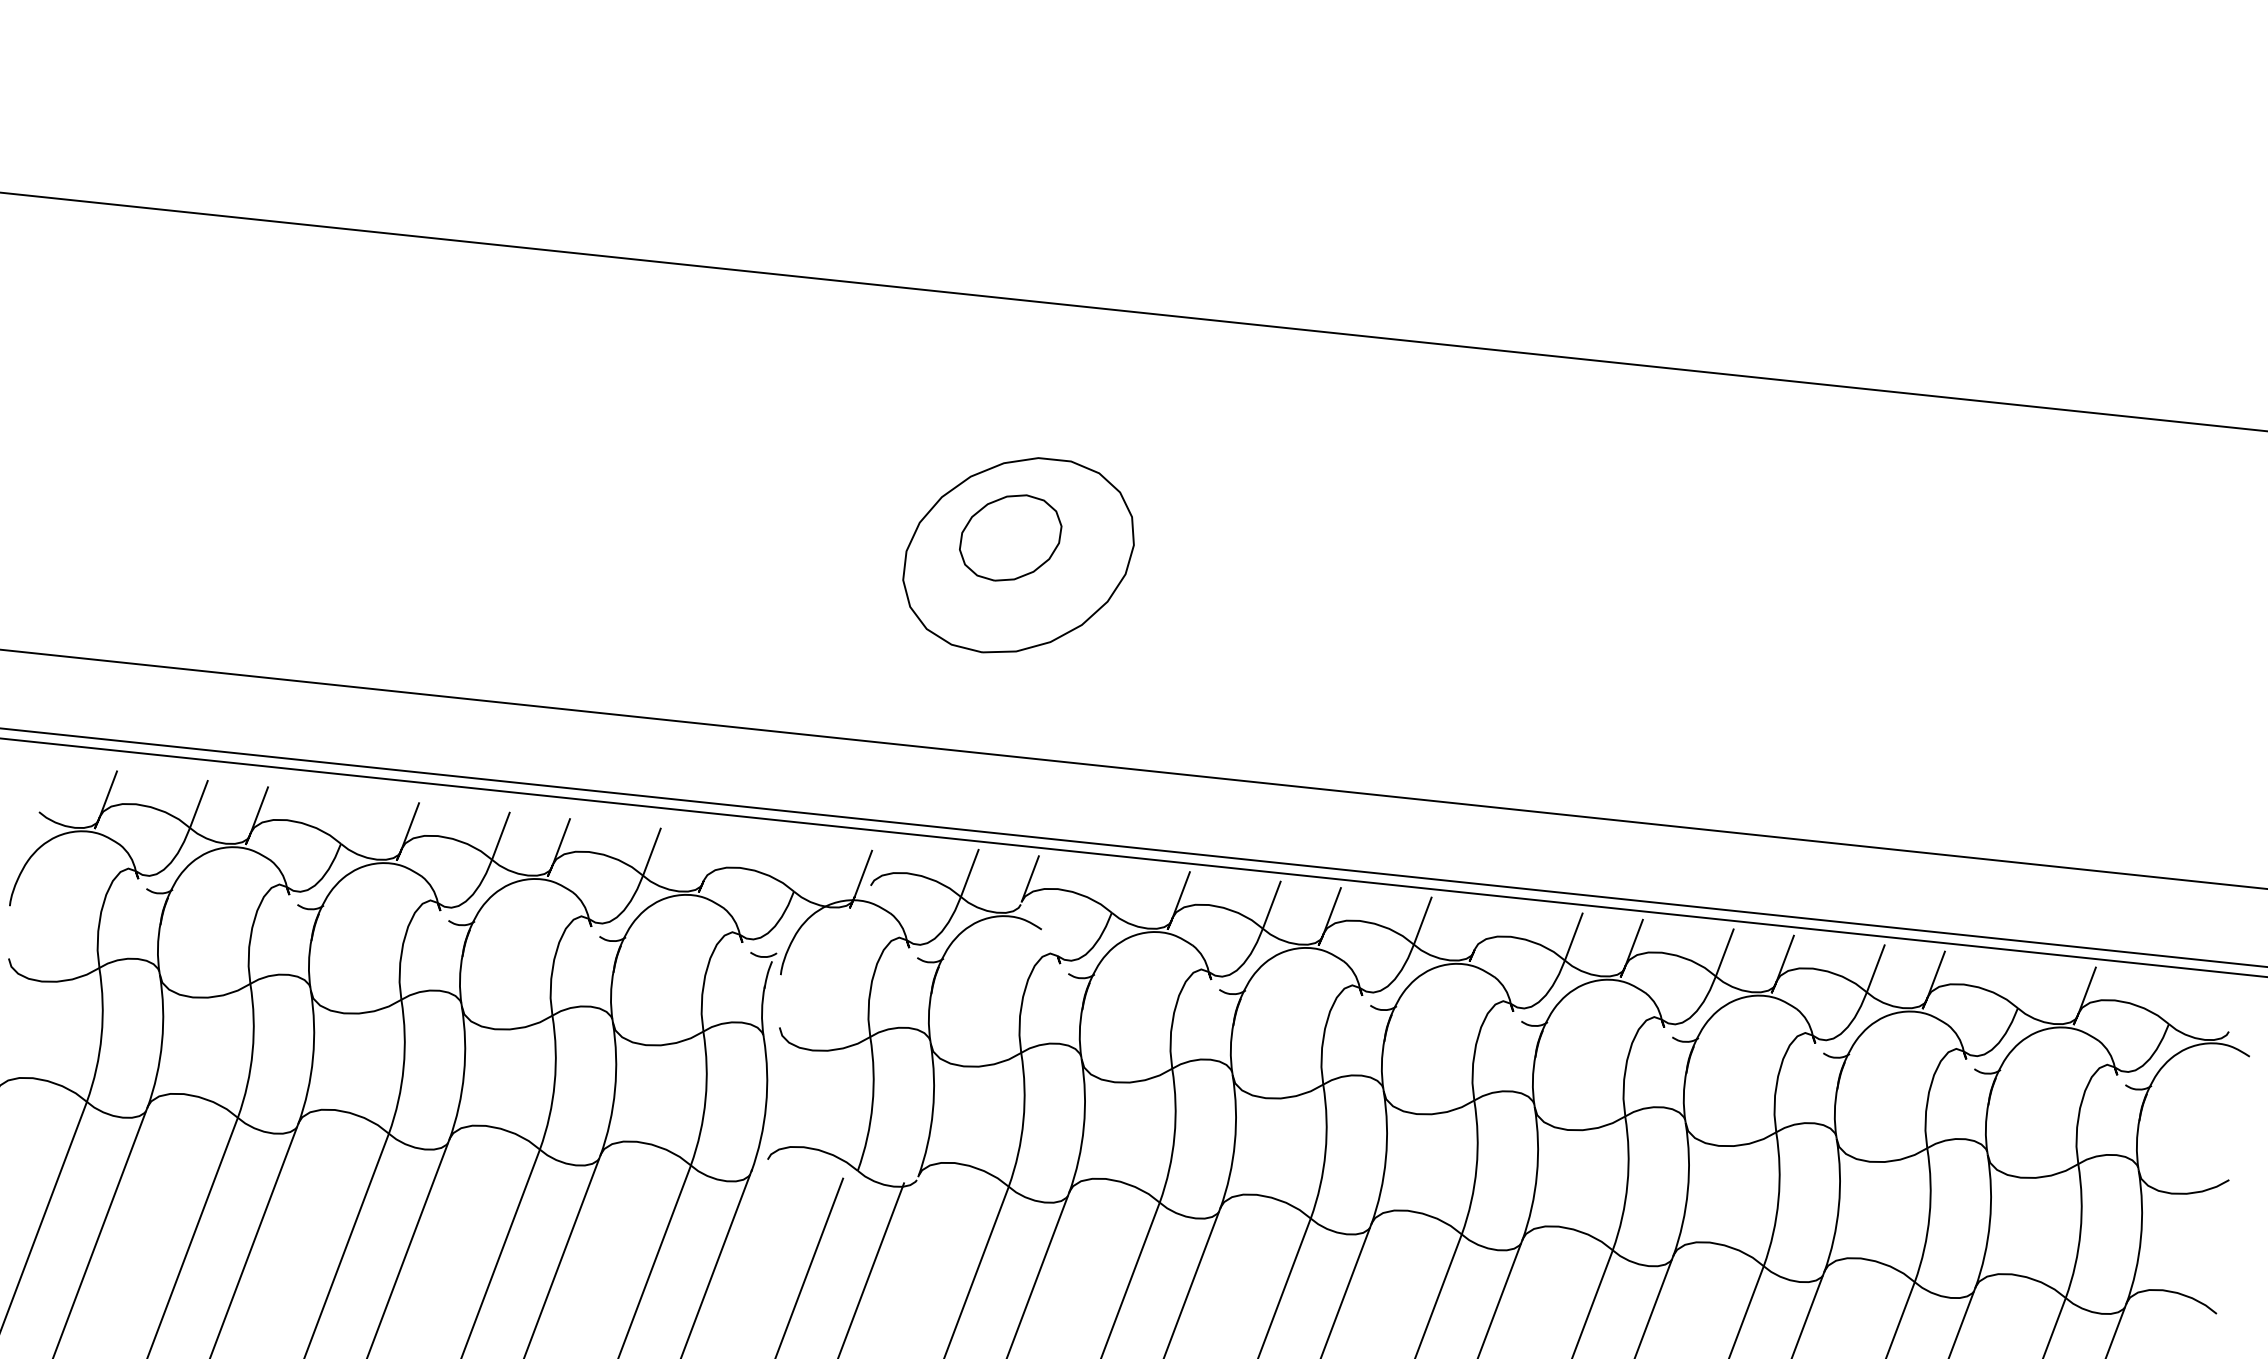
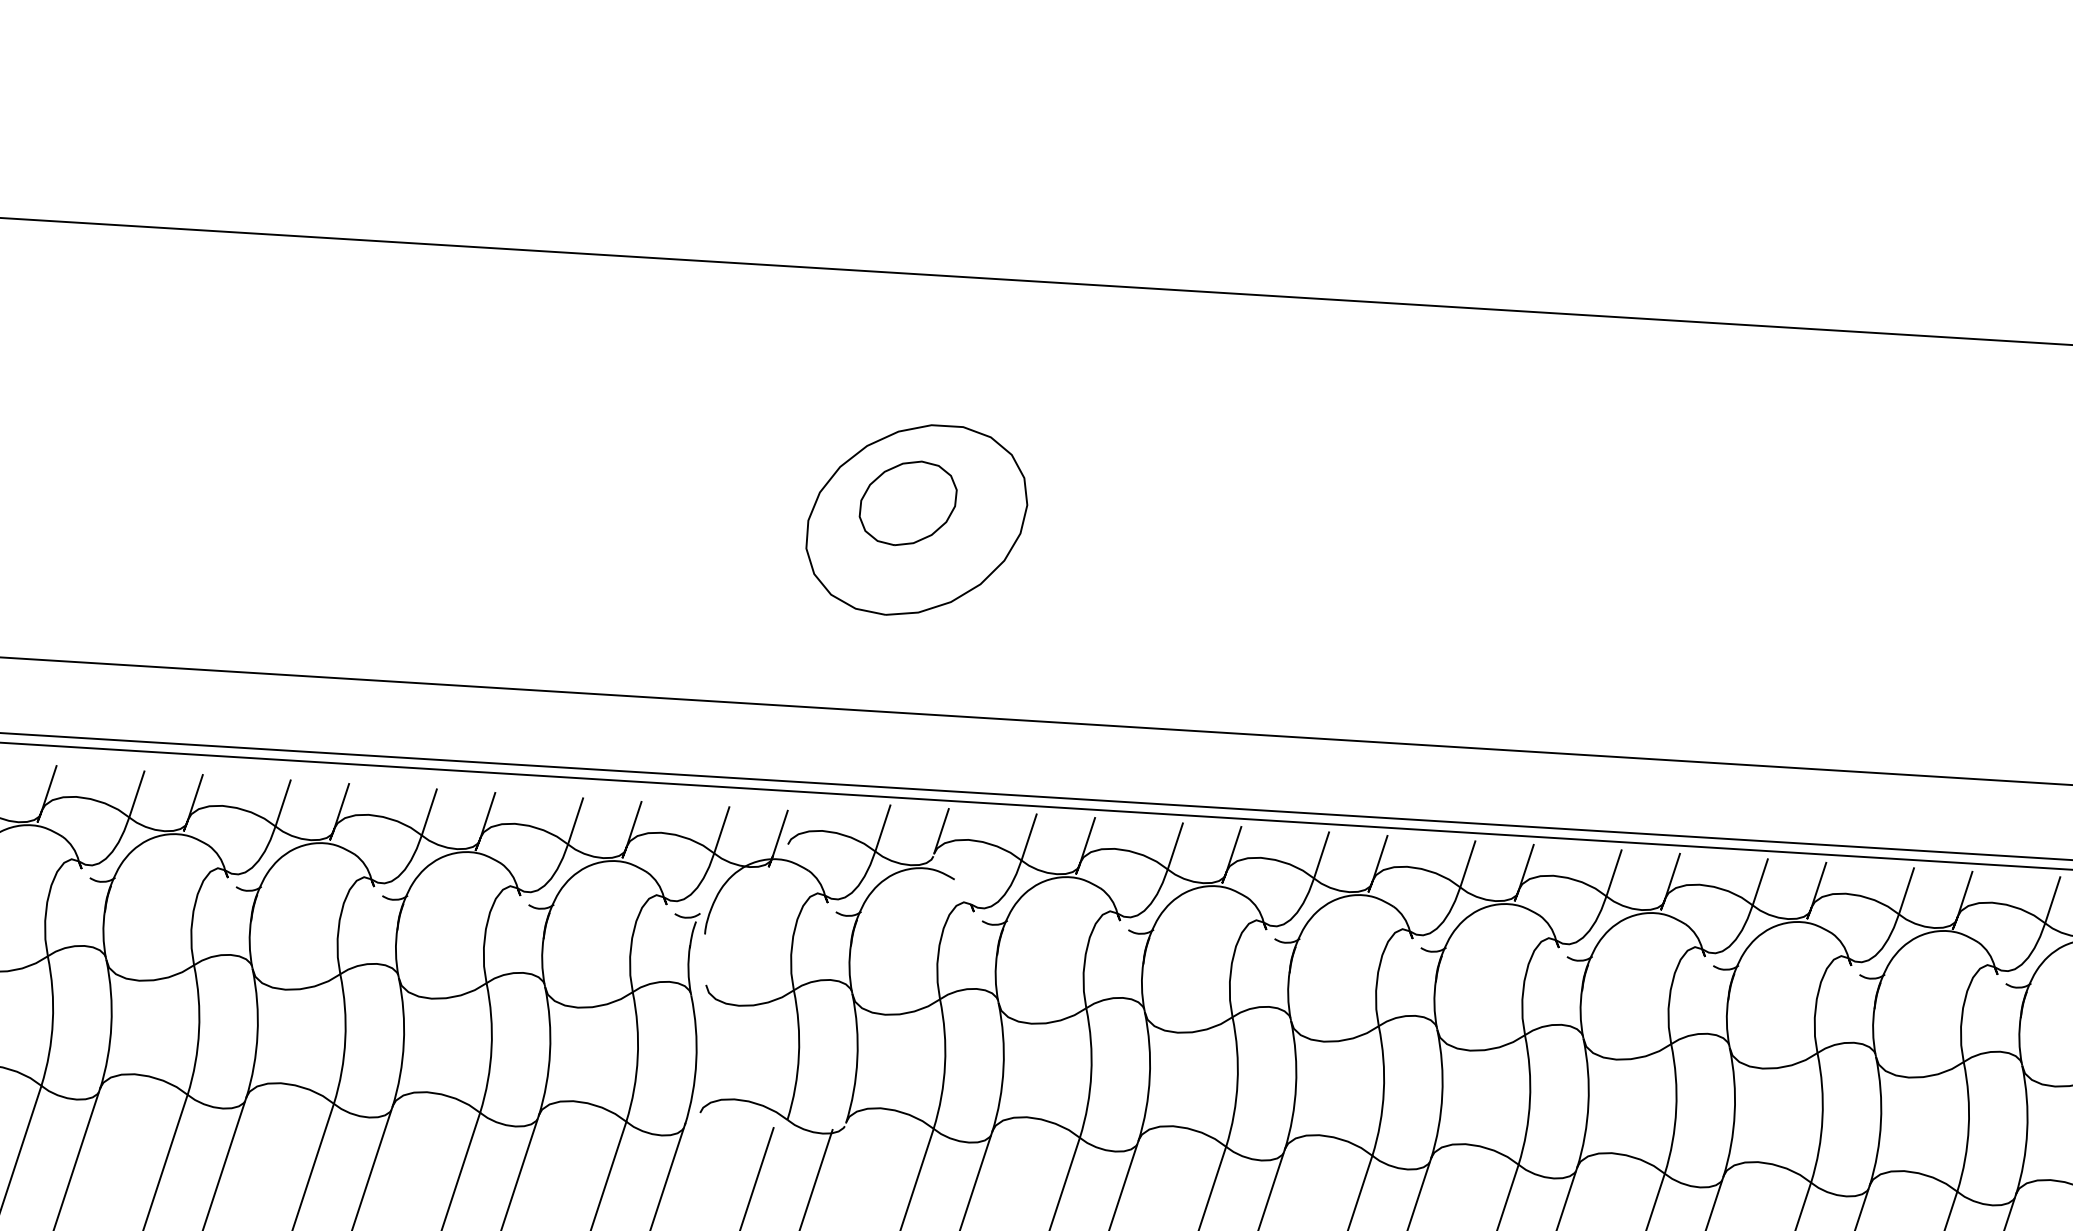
line: (349, 819) -> (282, 802), added
line: (712, 857) -> (634, 823), added
line: (802, 867) -> (721, 829), added
line: (1120, 888) -> (1028, 836), added
line: (1482, 926) -> (1379, 858), added
line: (2026, 984) -> (1906, 891), added
line: (2177, 1000) -> (2052, 900), added

